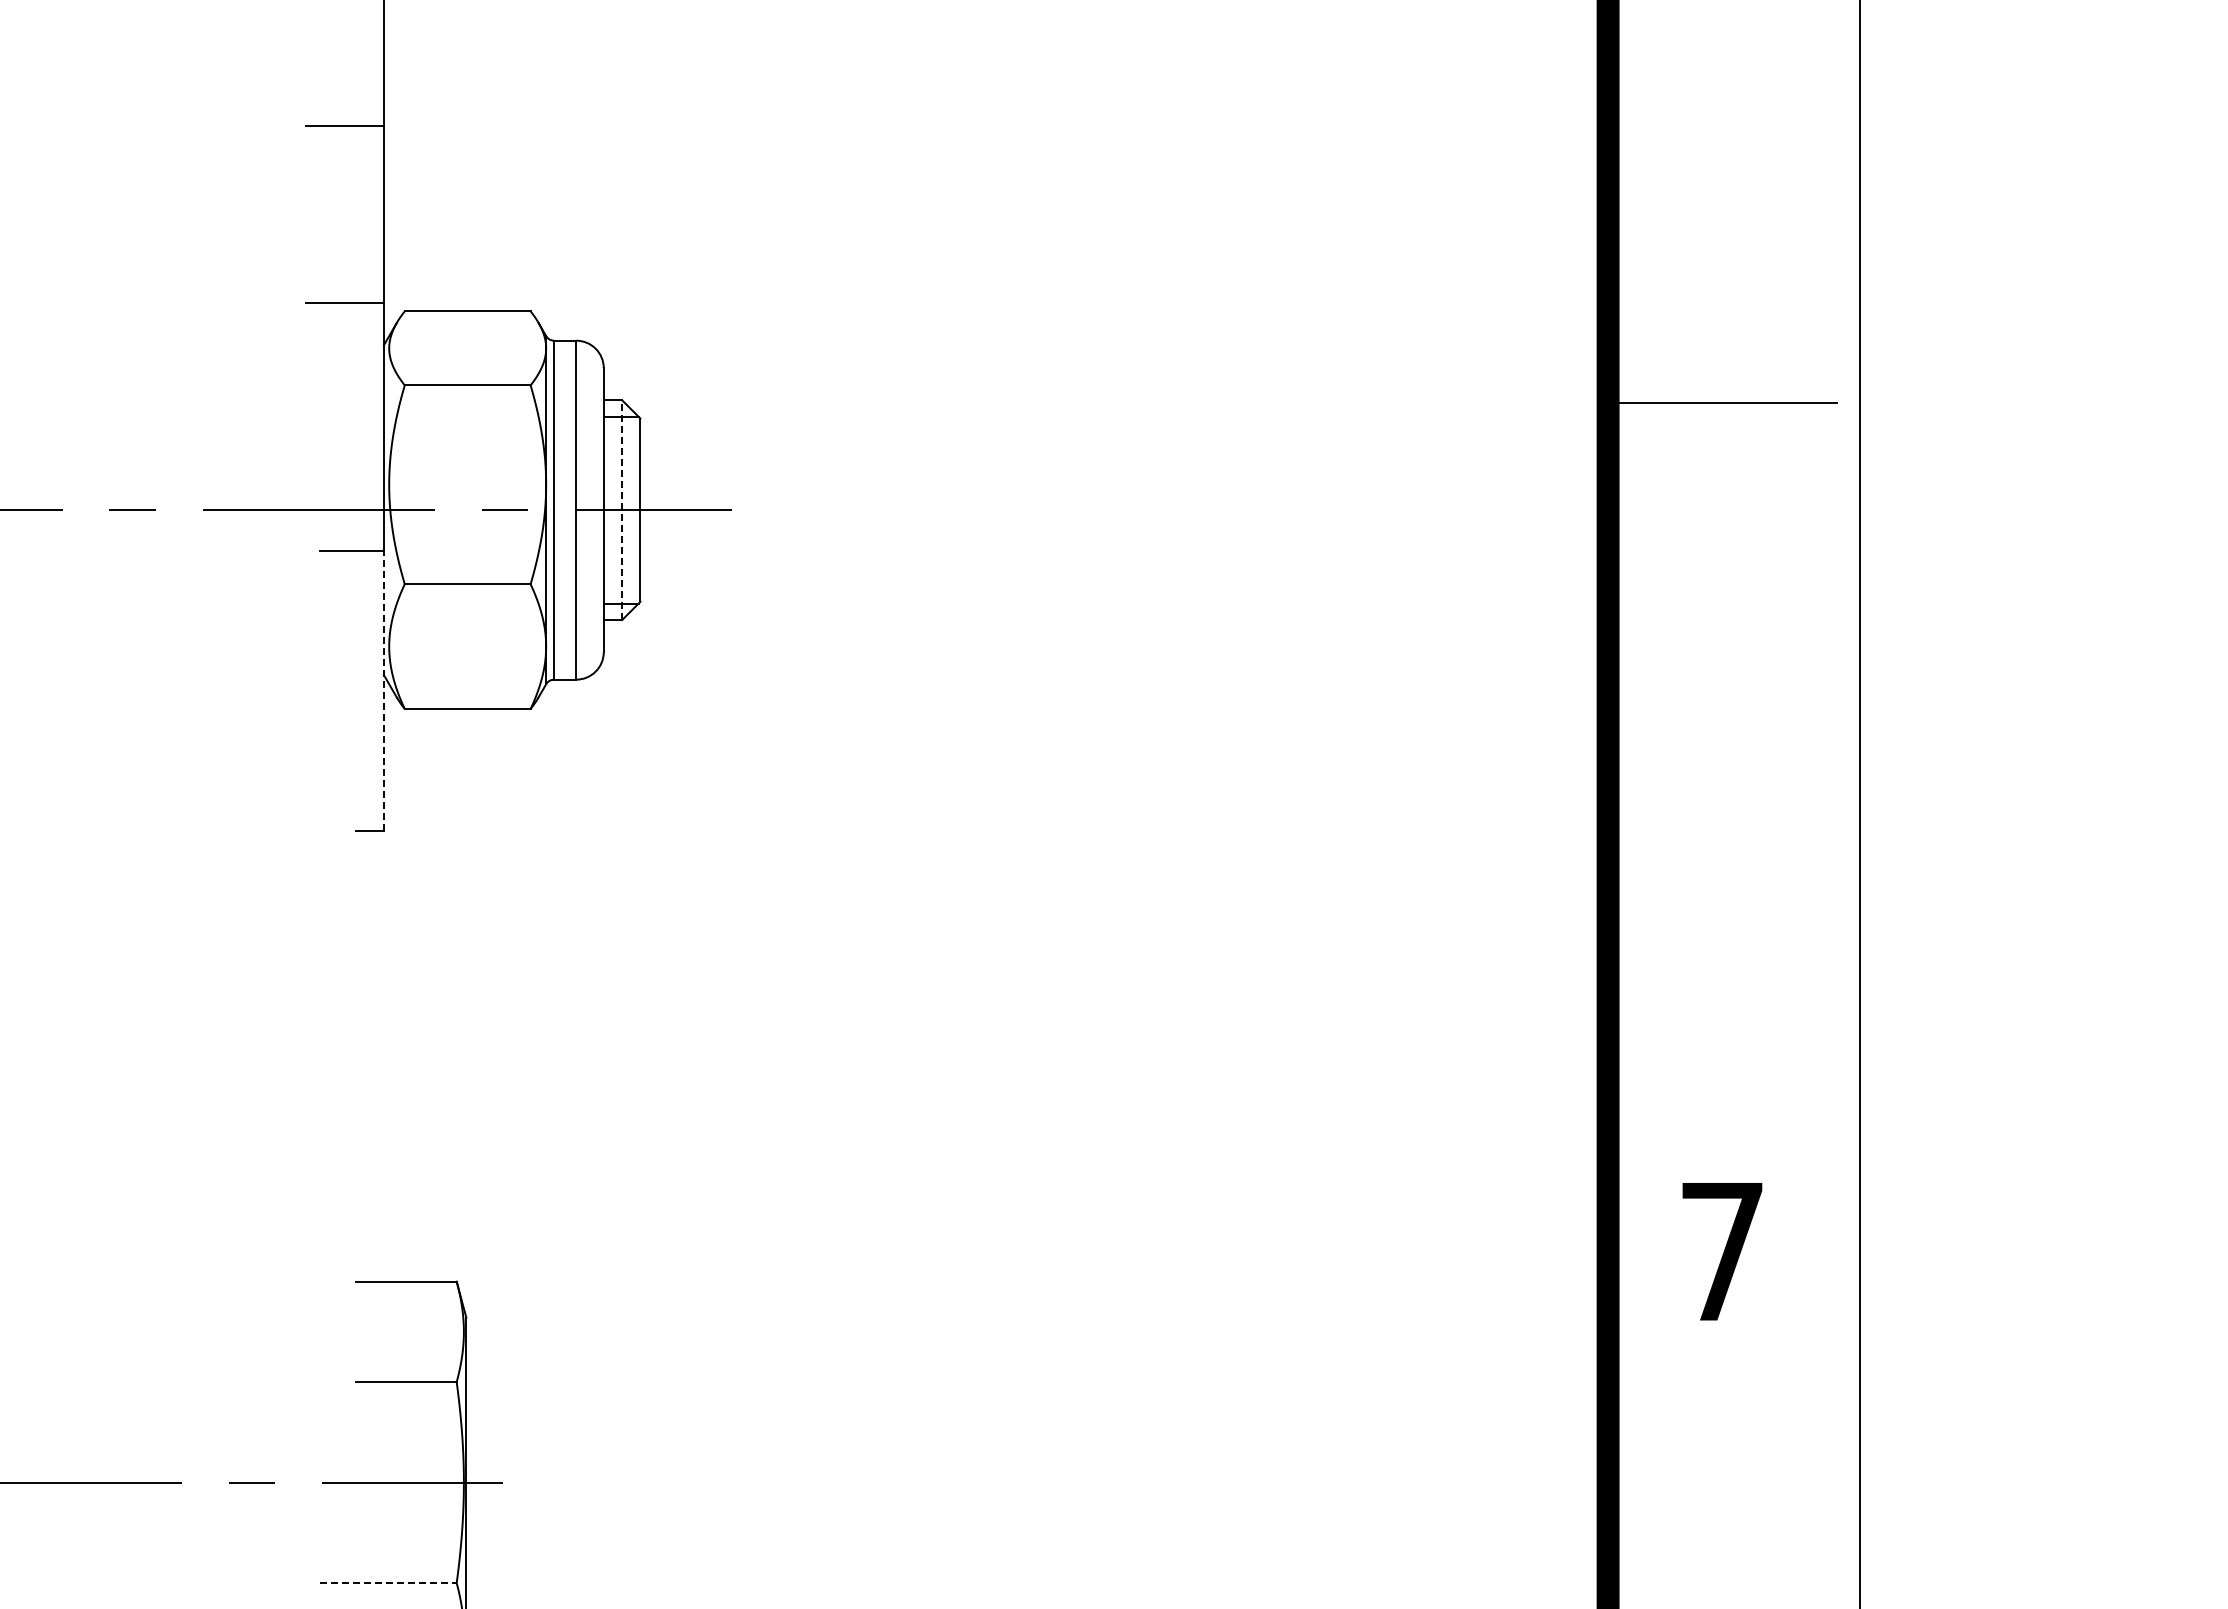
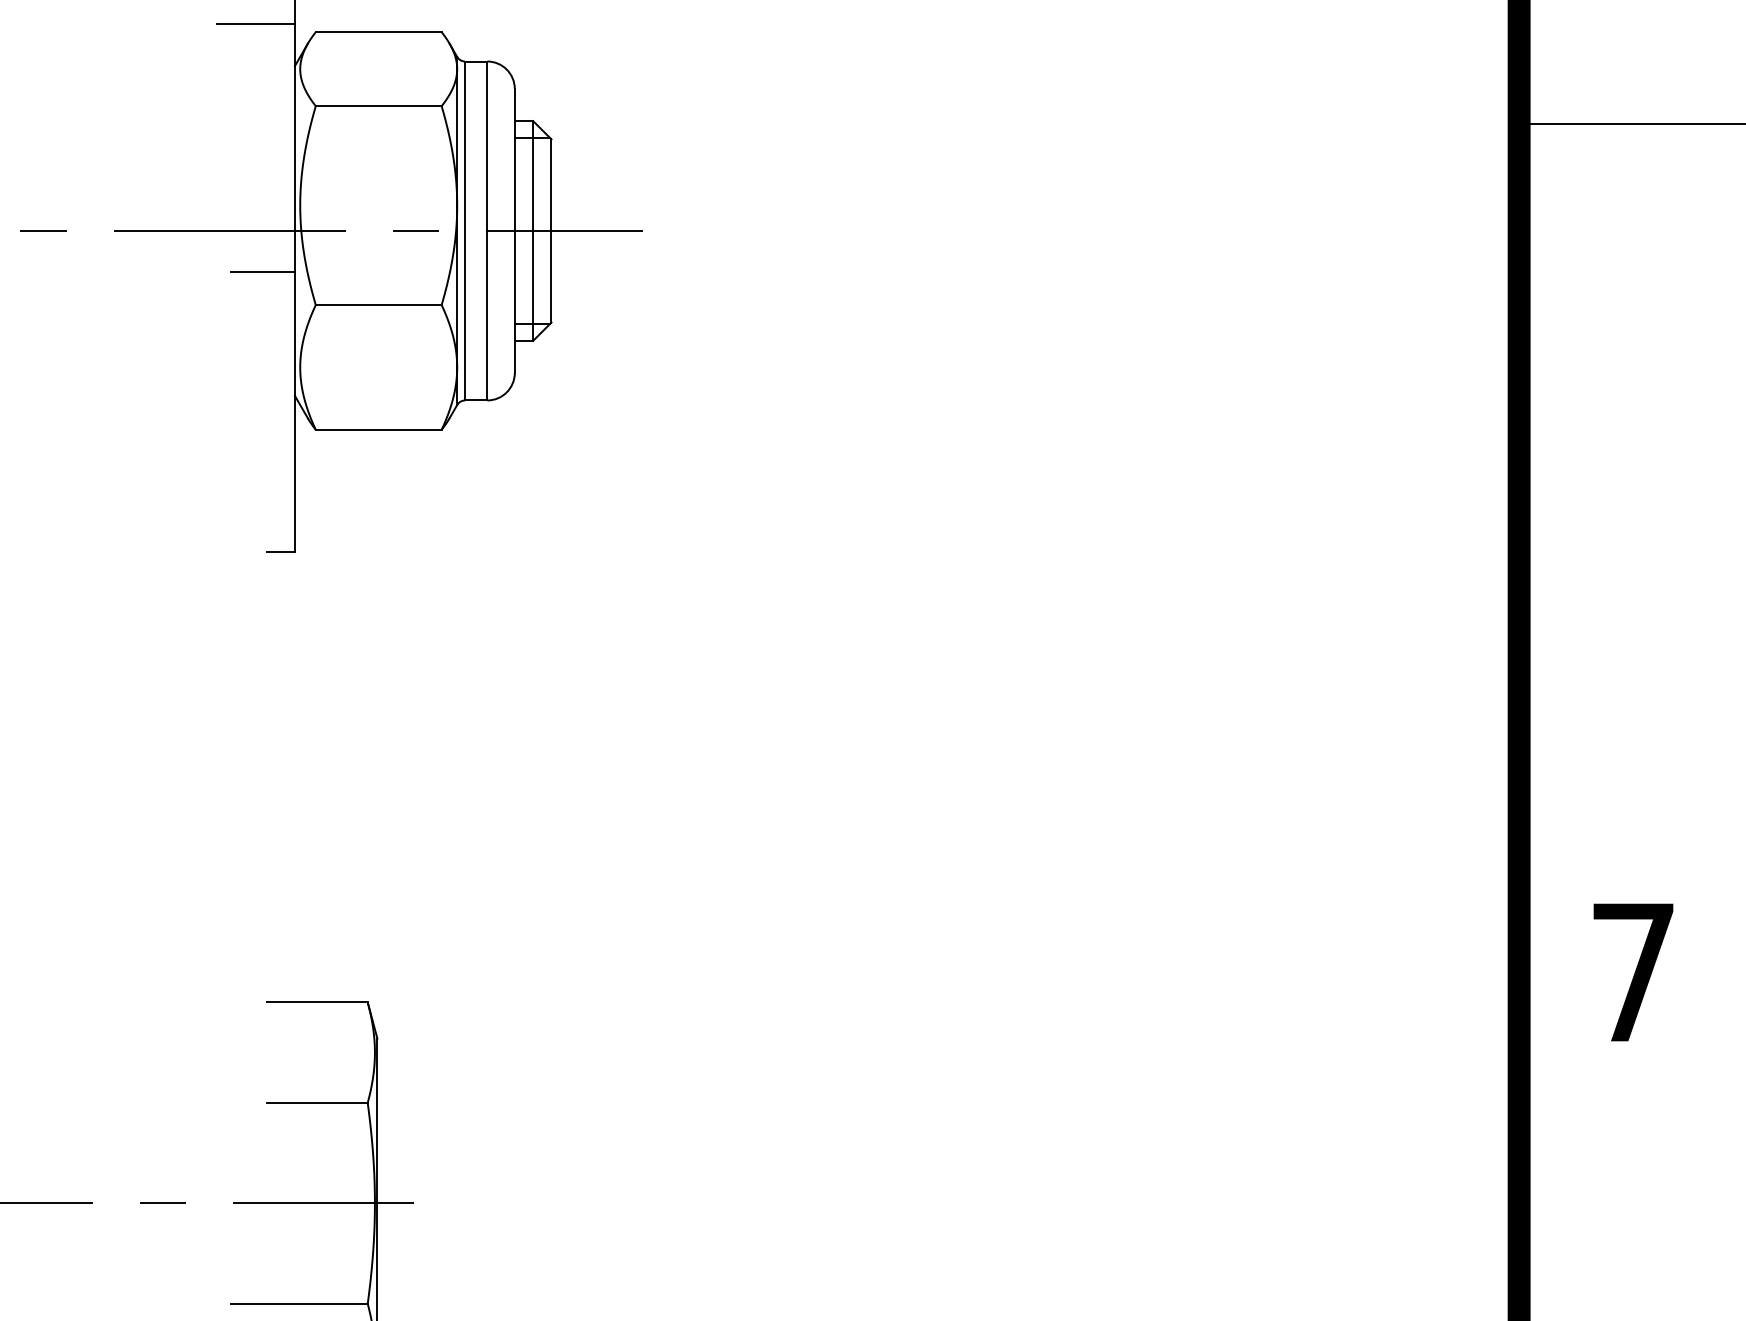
line: (622, 510) -> (533, 231), dashed -> solid
line: (383, 691) -> (294, 412), dashed -> solid
line: (388, 1583) -> (299, 1304), dashed -> solid

